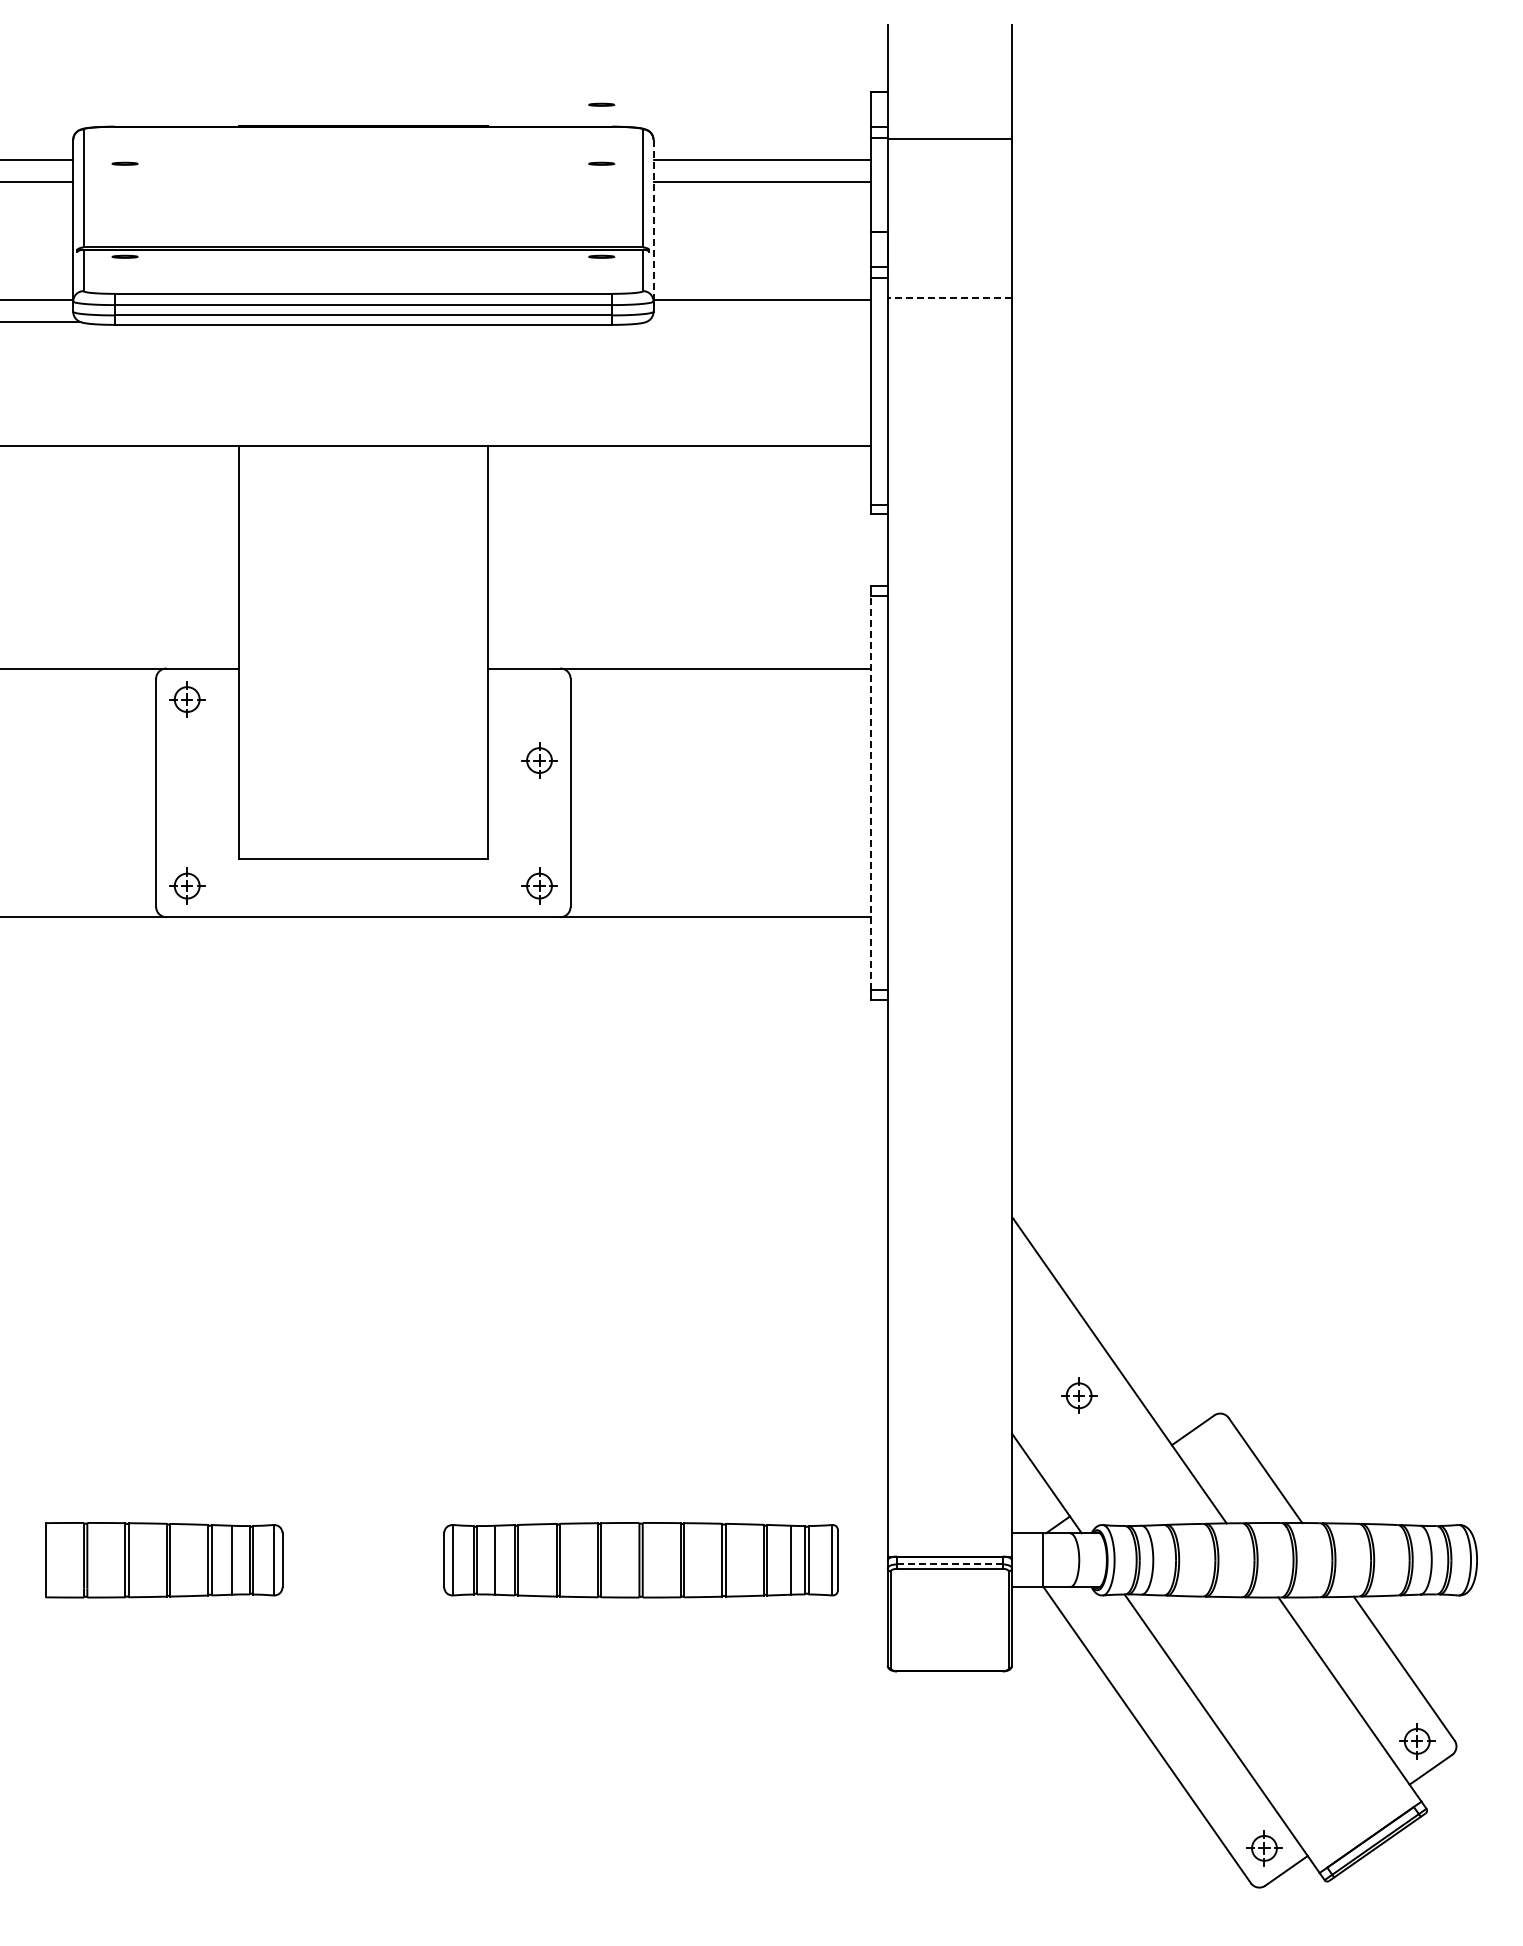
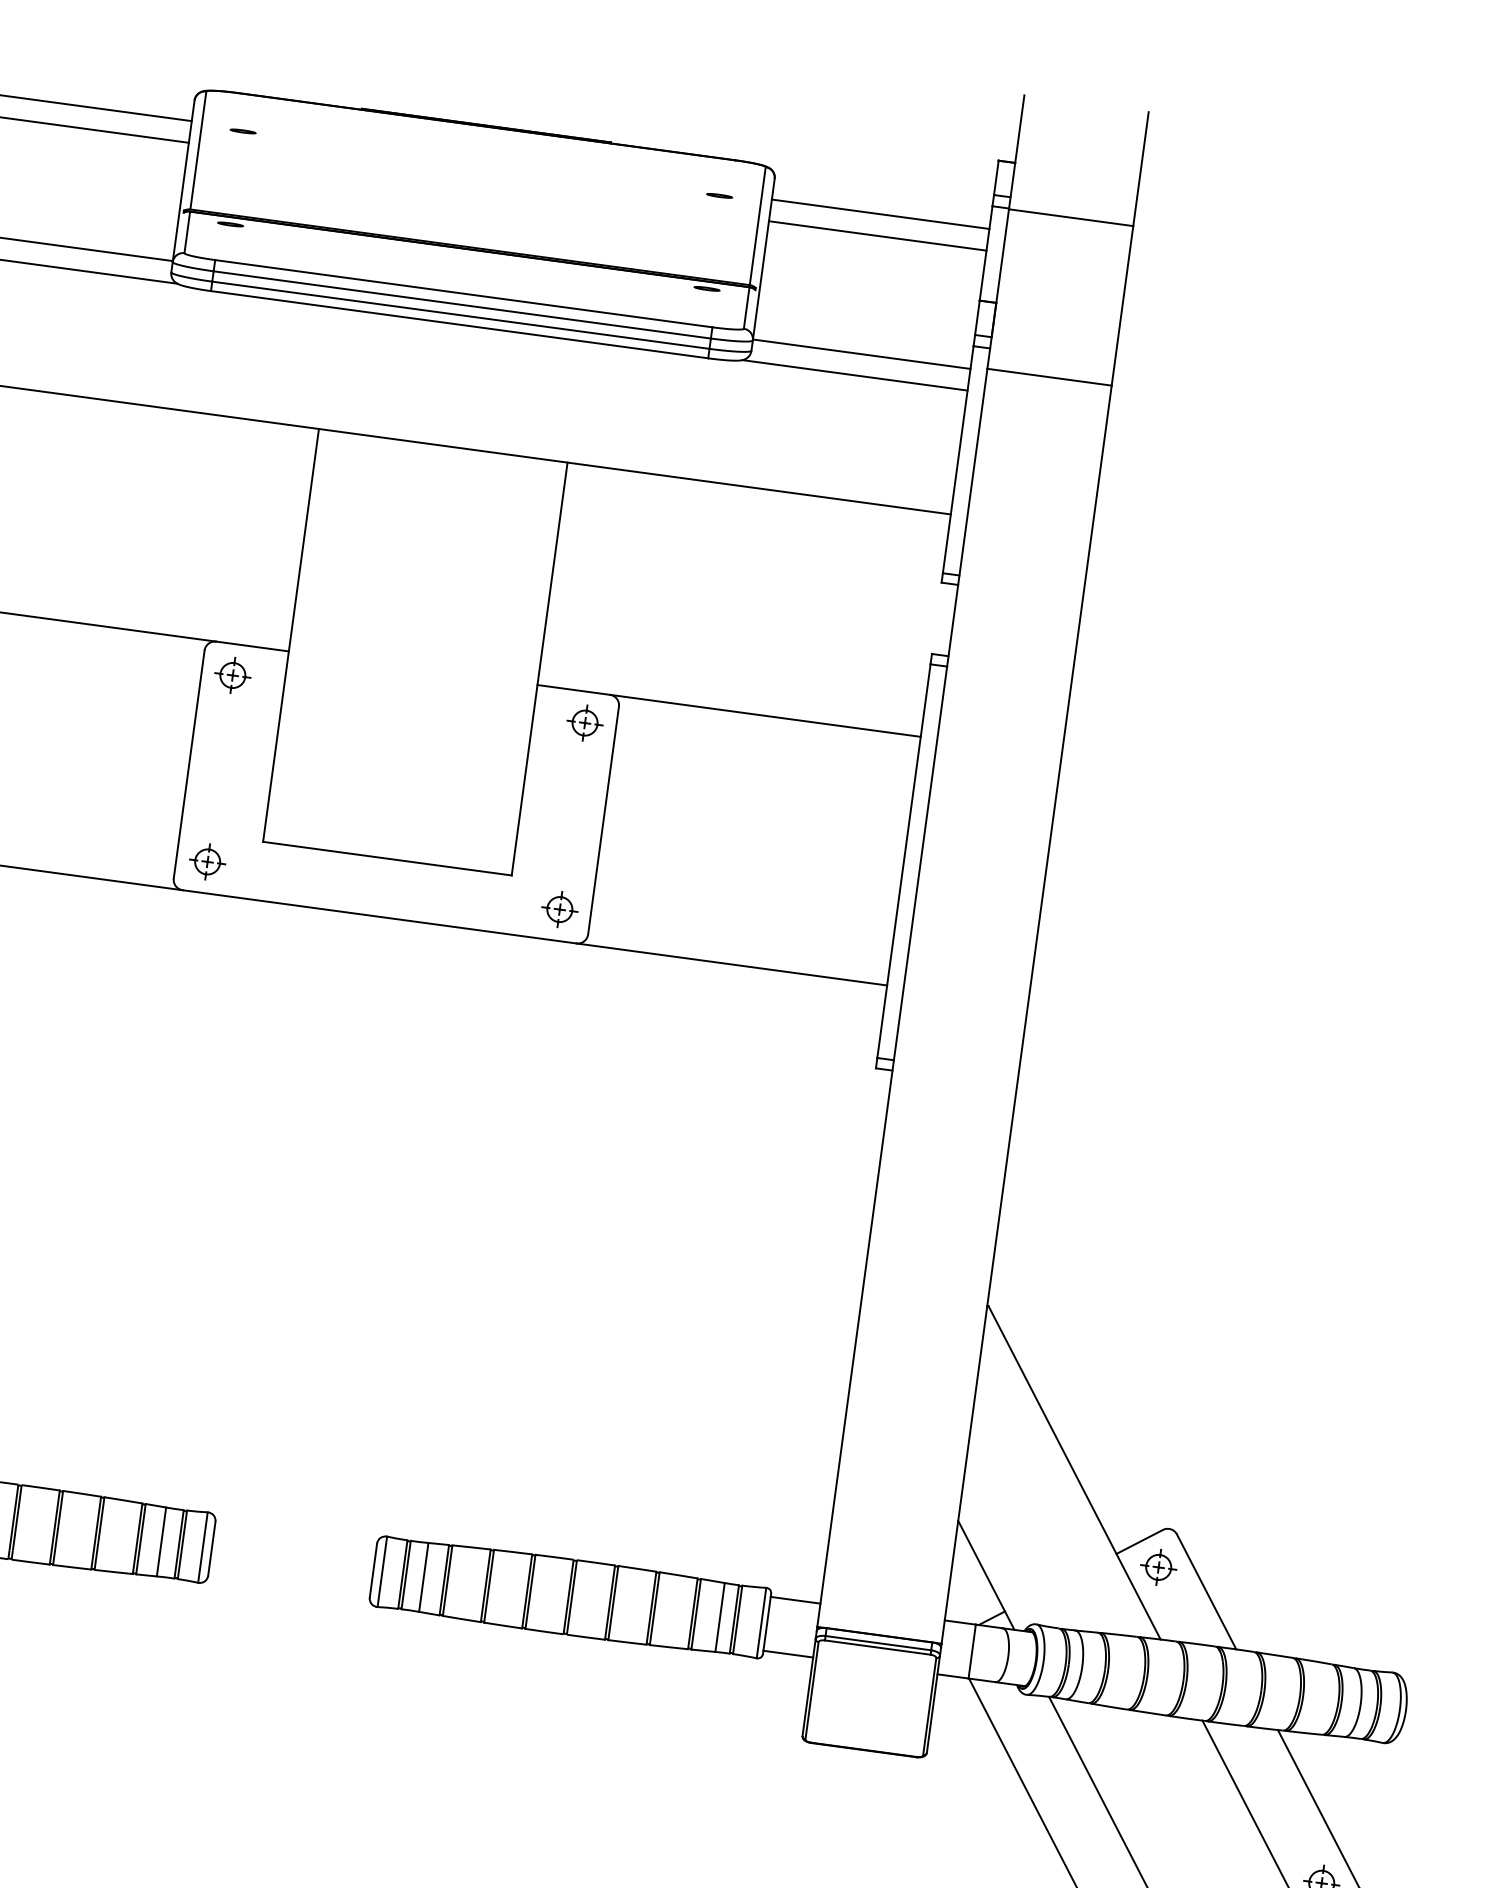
line: (601, 104) -> (727, 136), removed
line: (653, 220) -> (763, 259), dashed -> solid
line: (949, 298) -> (1049, 377), dashed -> solid
line: (758, 322) -> (854, 375), added
part: (539, 760) -> (585, 723), moved
line: (871, 792) -> (904, 860), dashed -> solid
part: (1079, 1395) -> (1159, 1567), moved
line: (862, 1533) -> (795, 1600), added
line: (949, 1564) -> (878, 1643), dashed -> solid
line: (862, 1587) -> (787, 1654), added

